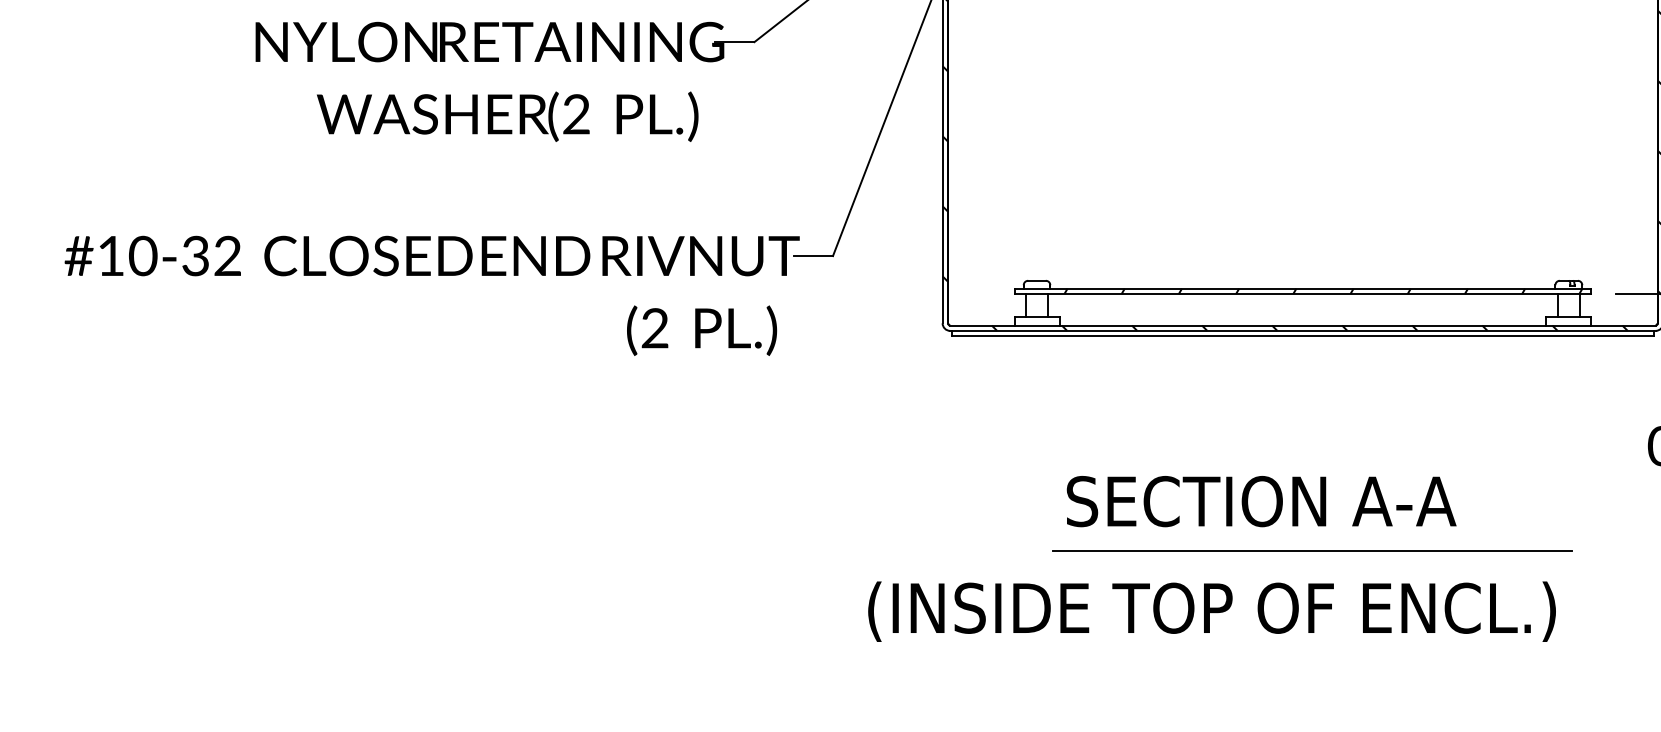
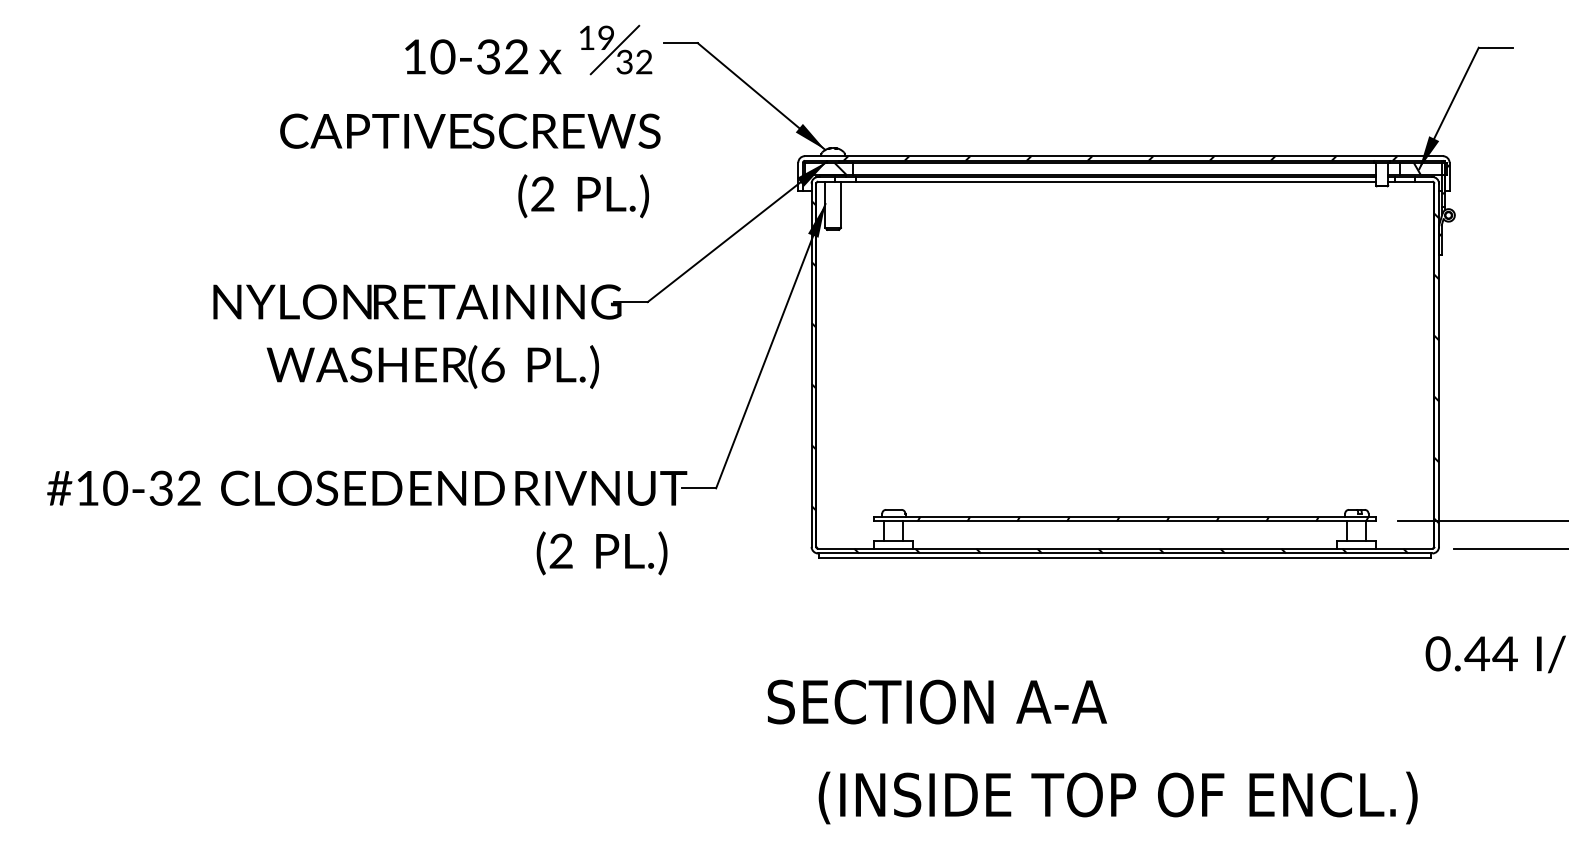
text: (576, 113) -> (492, 364), (2 -> (6
text: (1260, 500) -> (936, 701), moved
line: (1312, 551) -> (1133, 745), removed
text: (1211, 611) -> (1117, 797), moved

